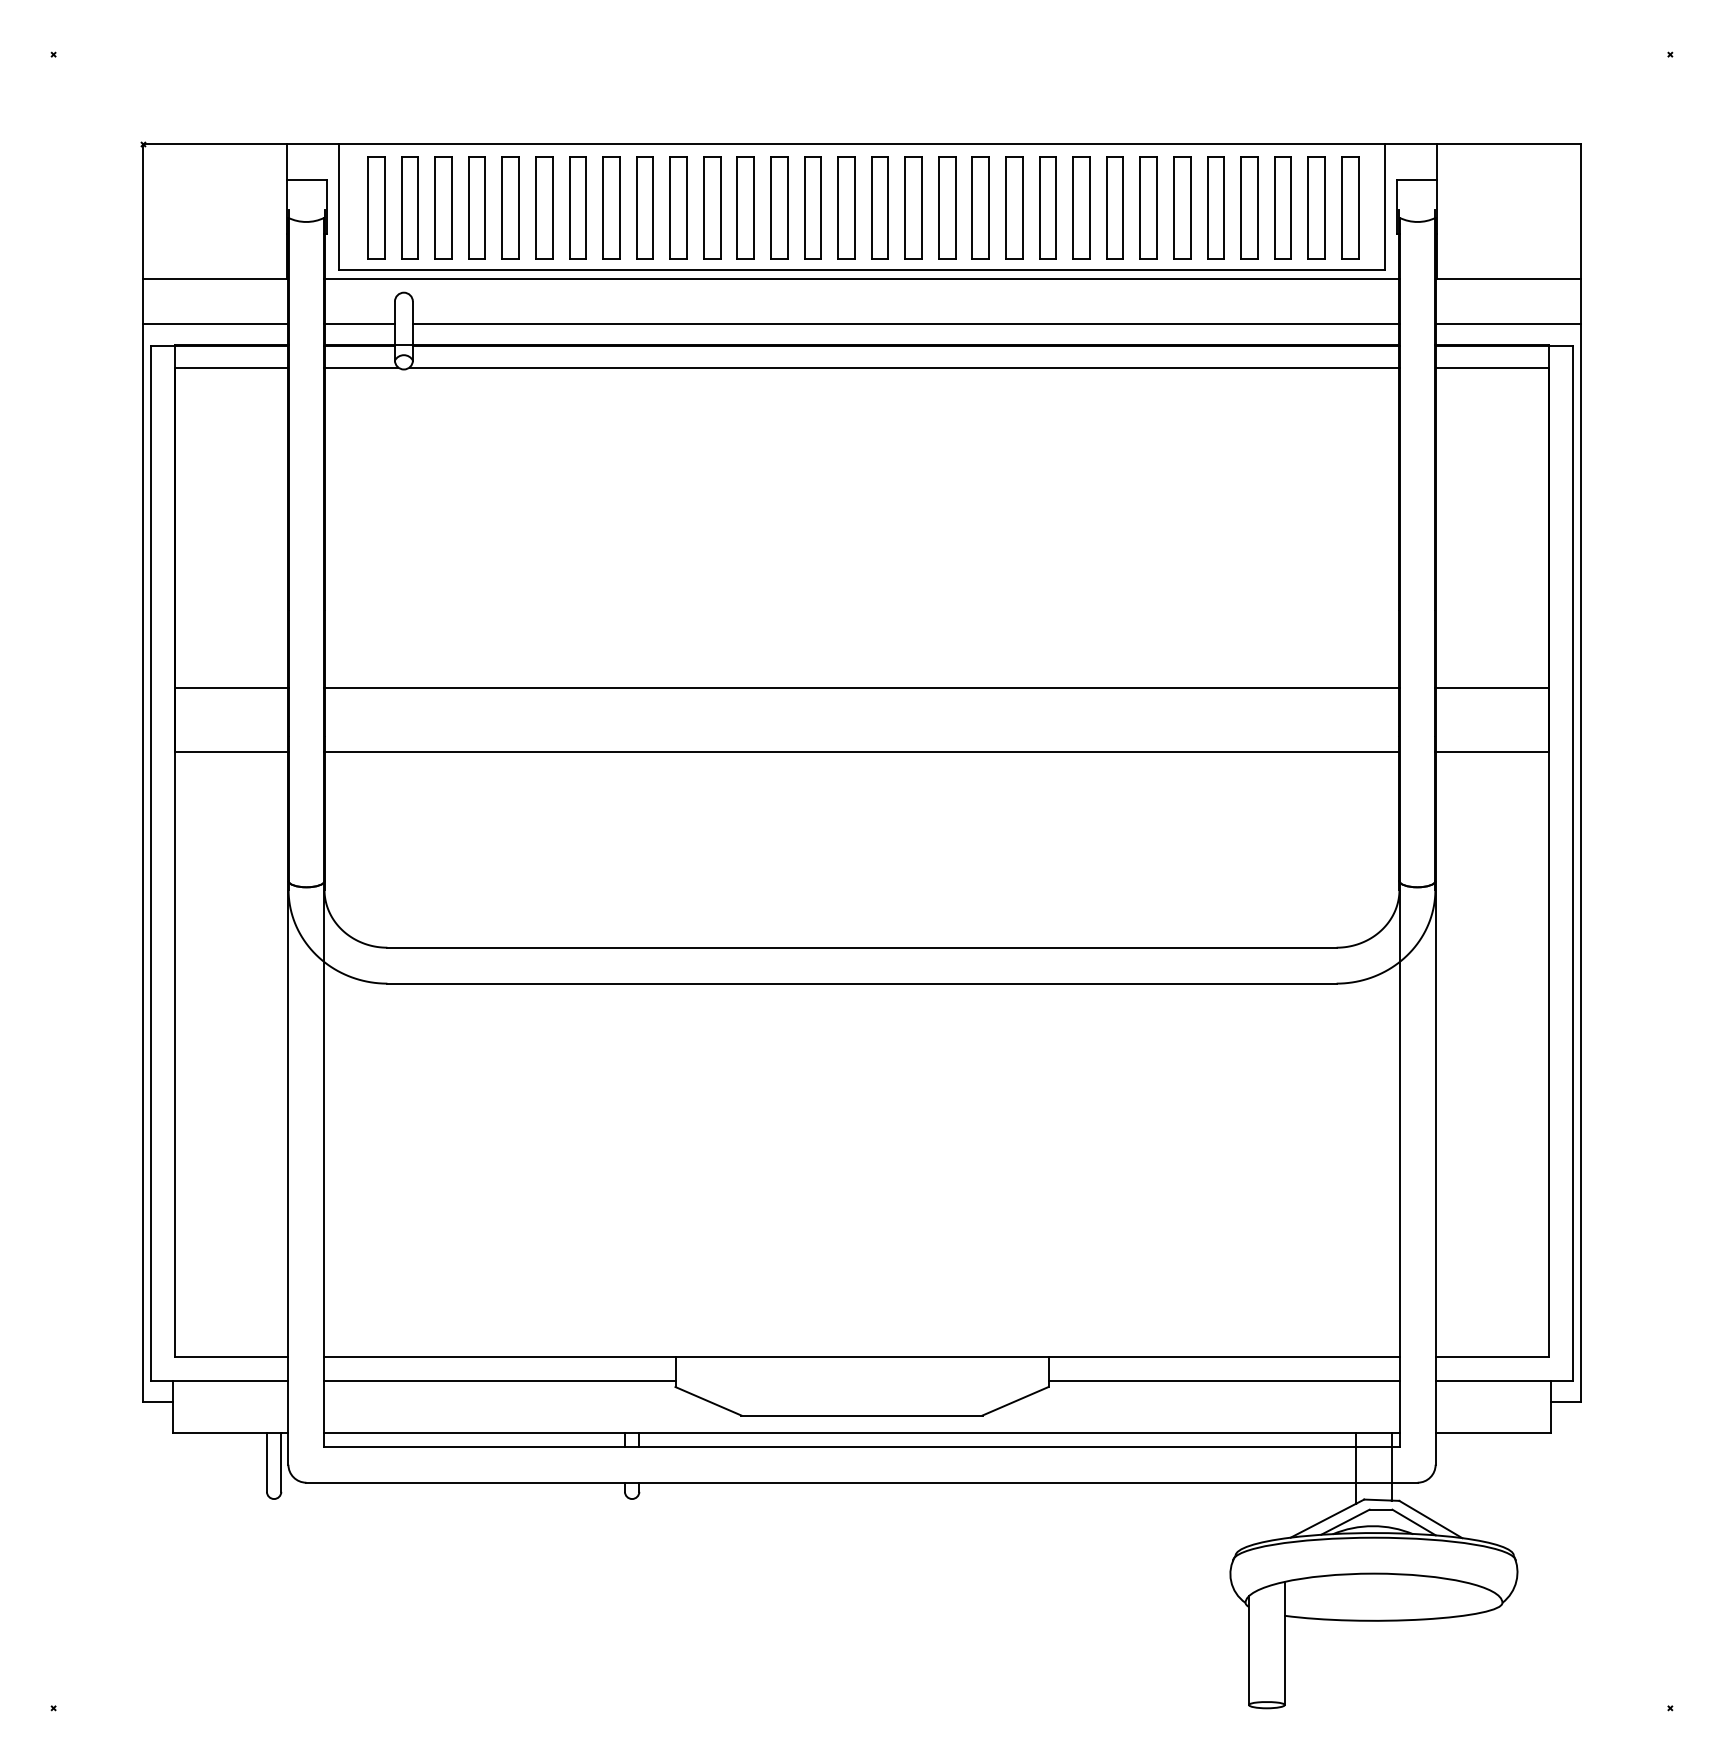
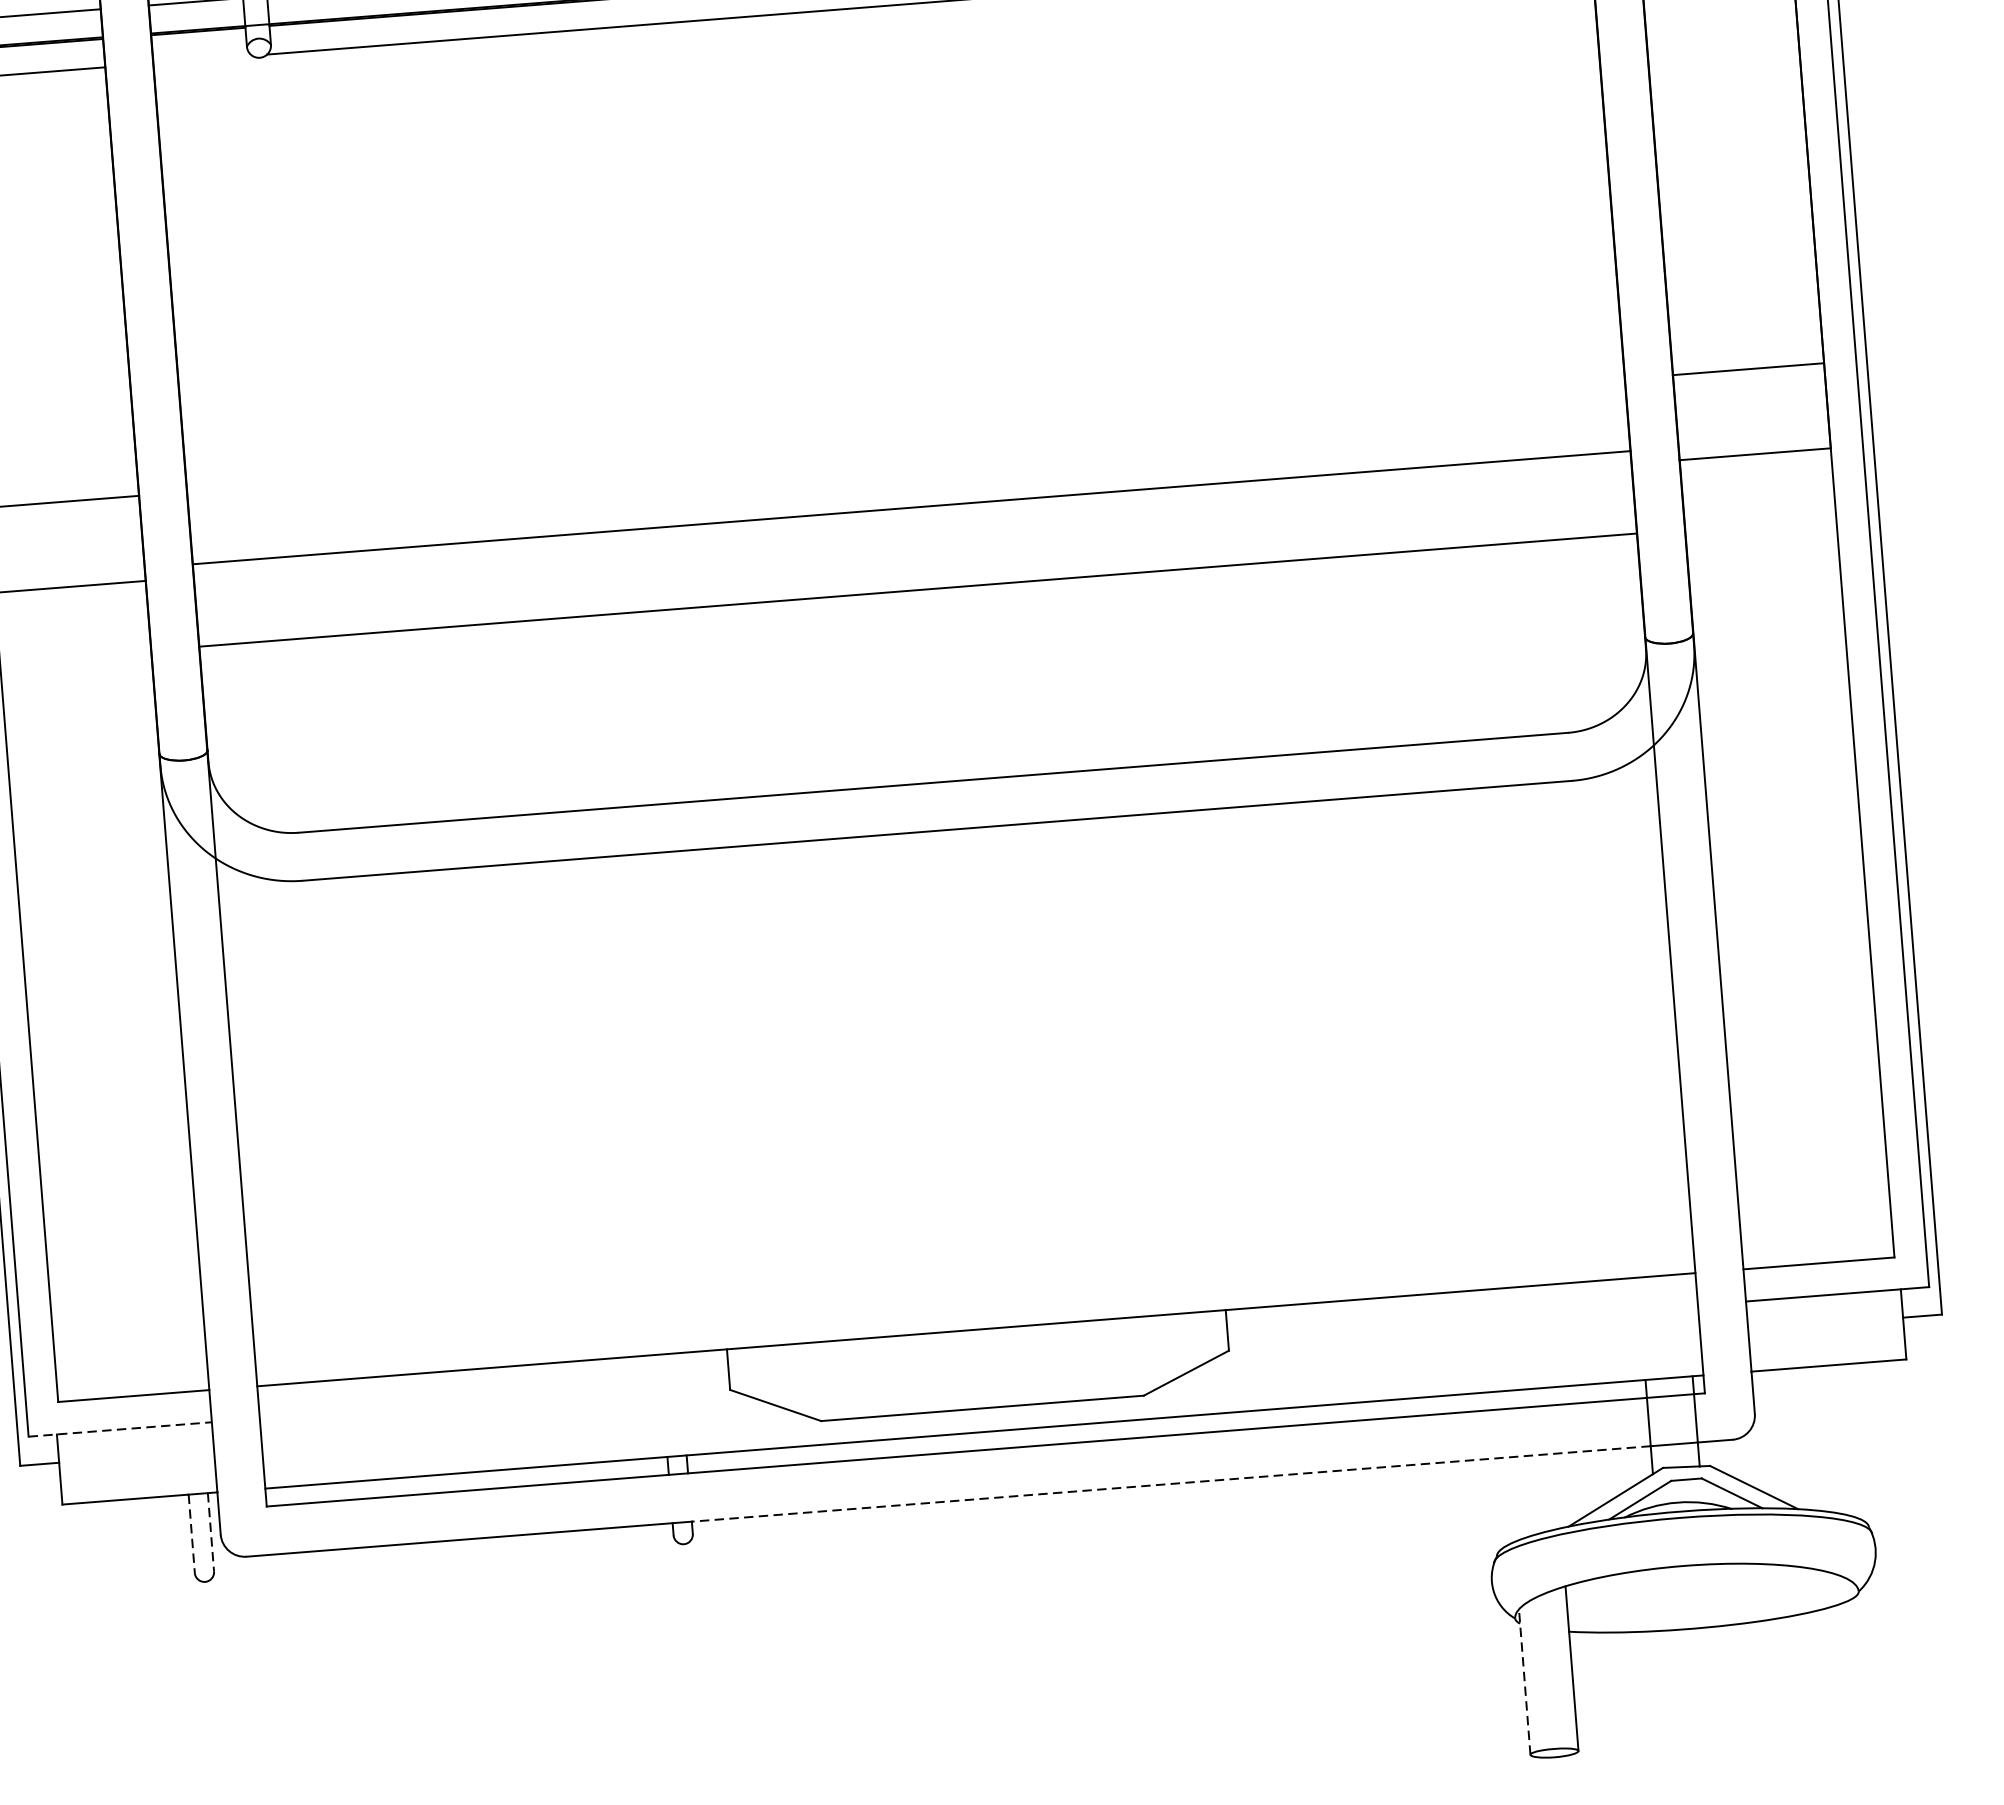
line: (361, 367) -> (202, 59), removed
line: (861, 688) -> (911, 508), moved
line: (861, 751) -> (917, 590), moved
line: (219, 1380) -> (119, 1429), solid -> dashed
line: (499, 1380) -> (494, 1399), removed
line: (1223, 1380) -> (1462, 1323), removed
line: (266, 1463) -> (191, 1535), solid -> dashed
line: (281, 1463) -> (211, 1533), solid -> dashed
line: (997, 1482) -> (1170, 1483), solid -> dashed
line: (1248, 1650) -> (1524, 1681), solid -> dashed

